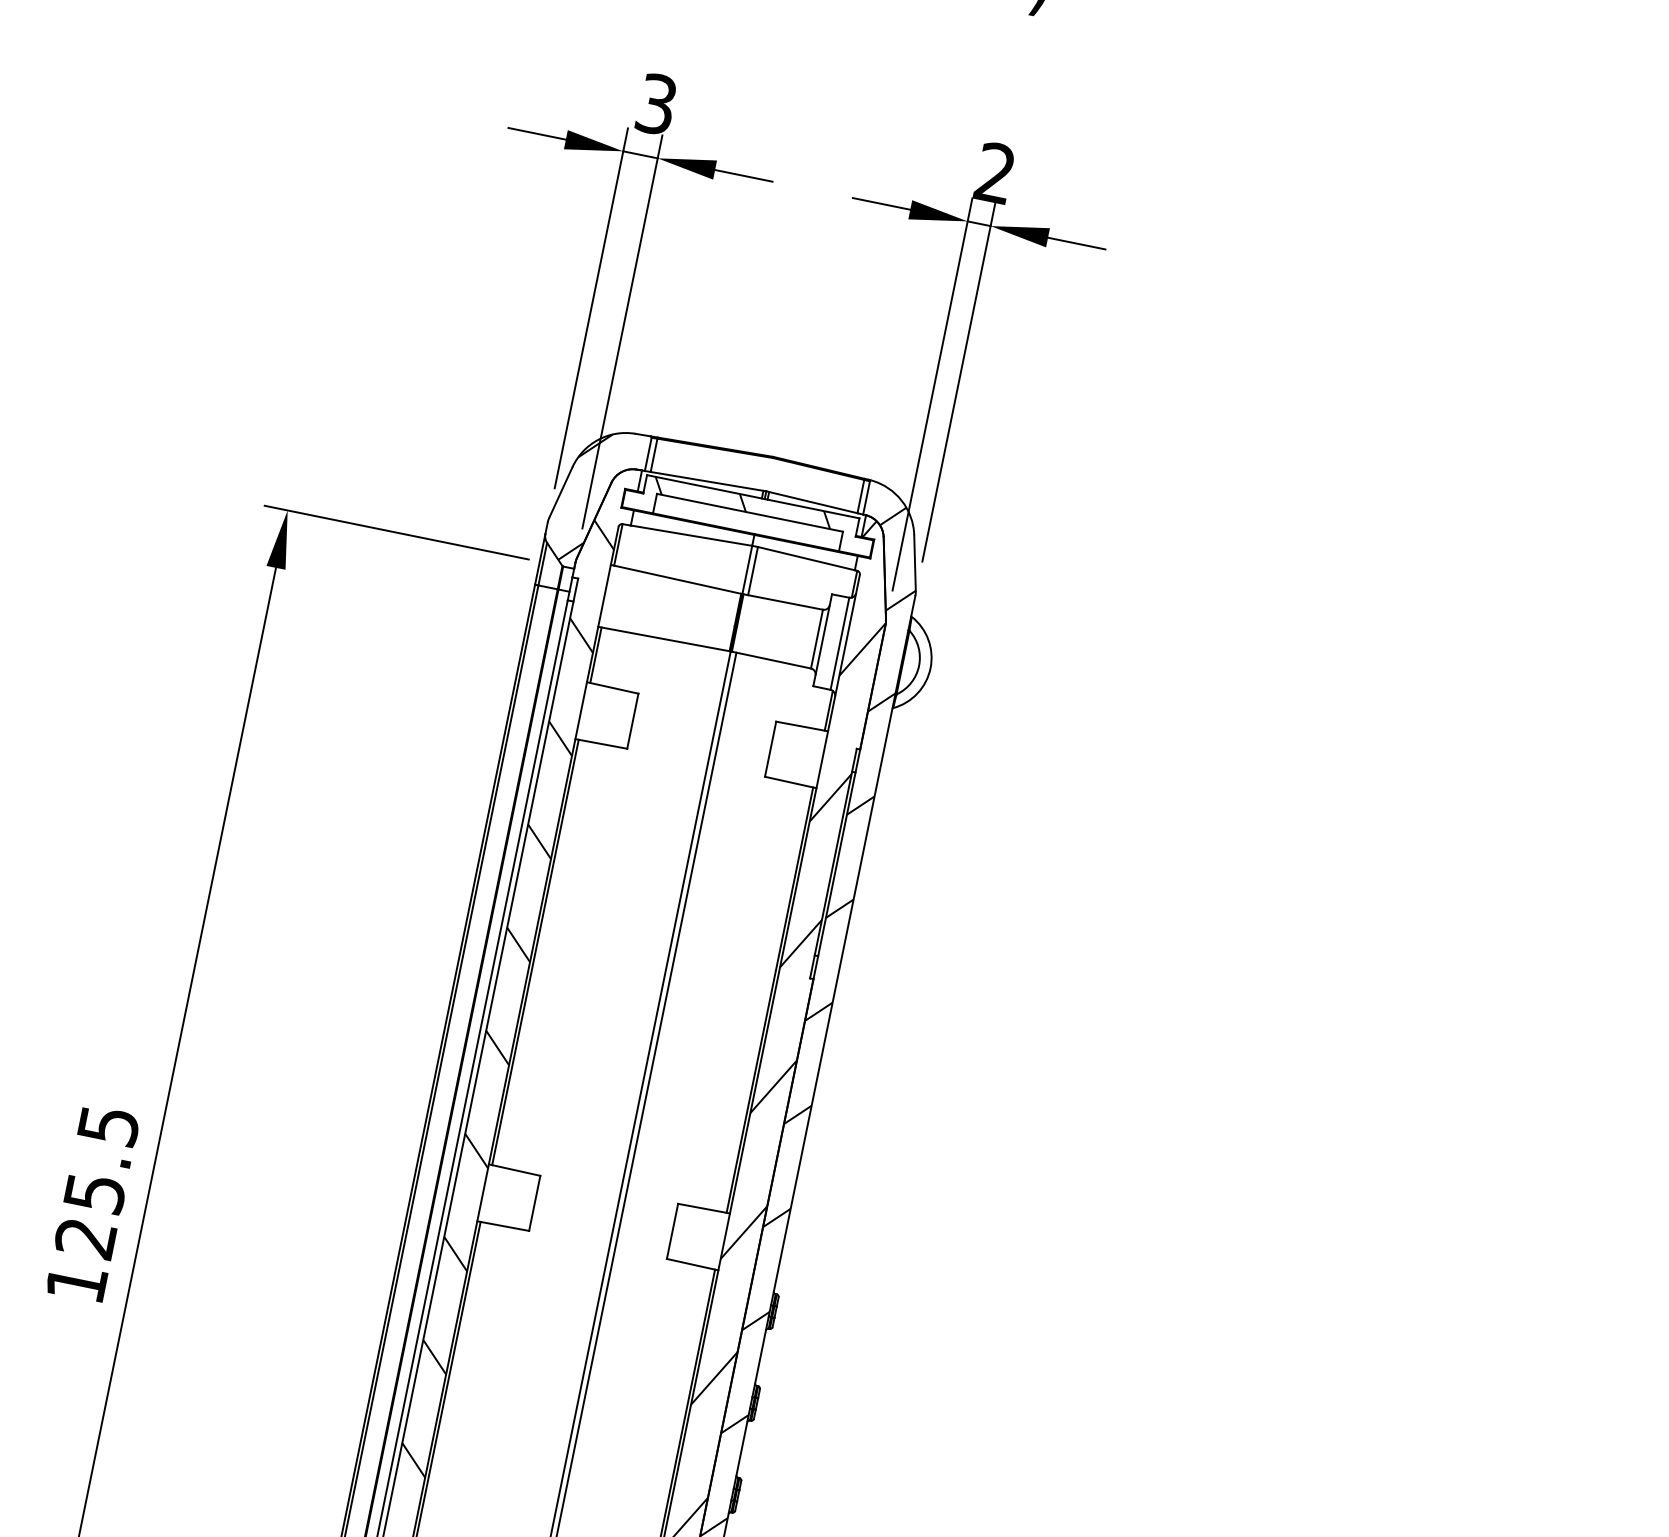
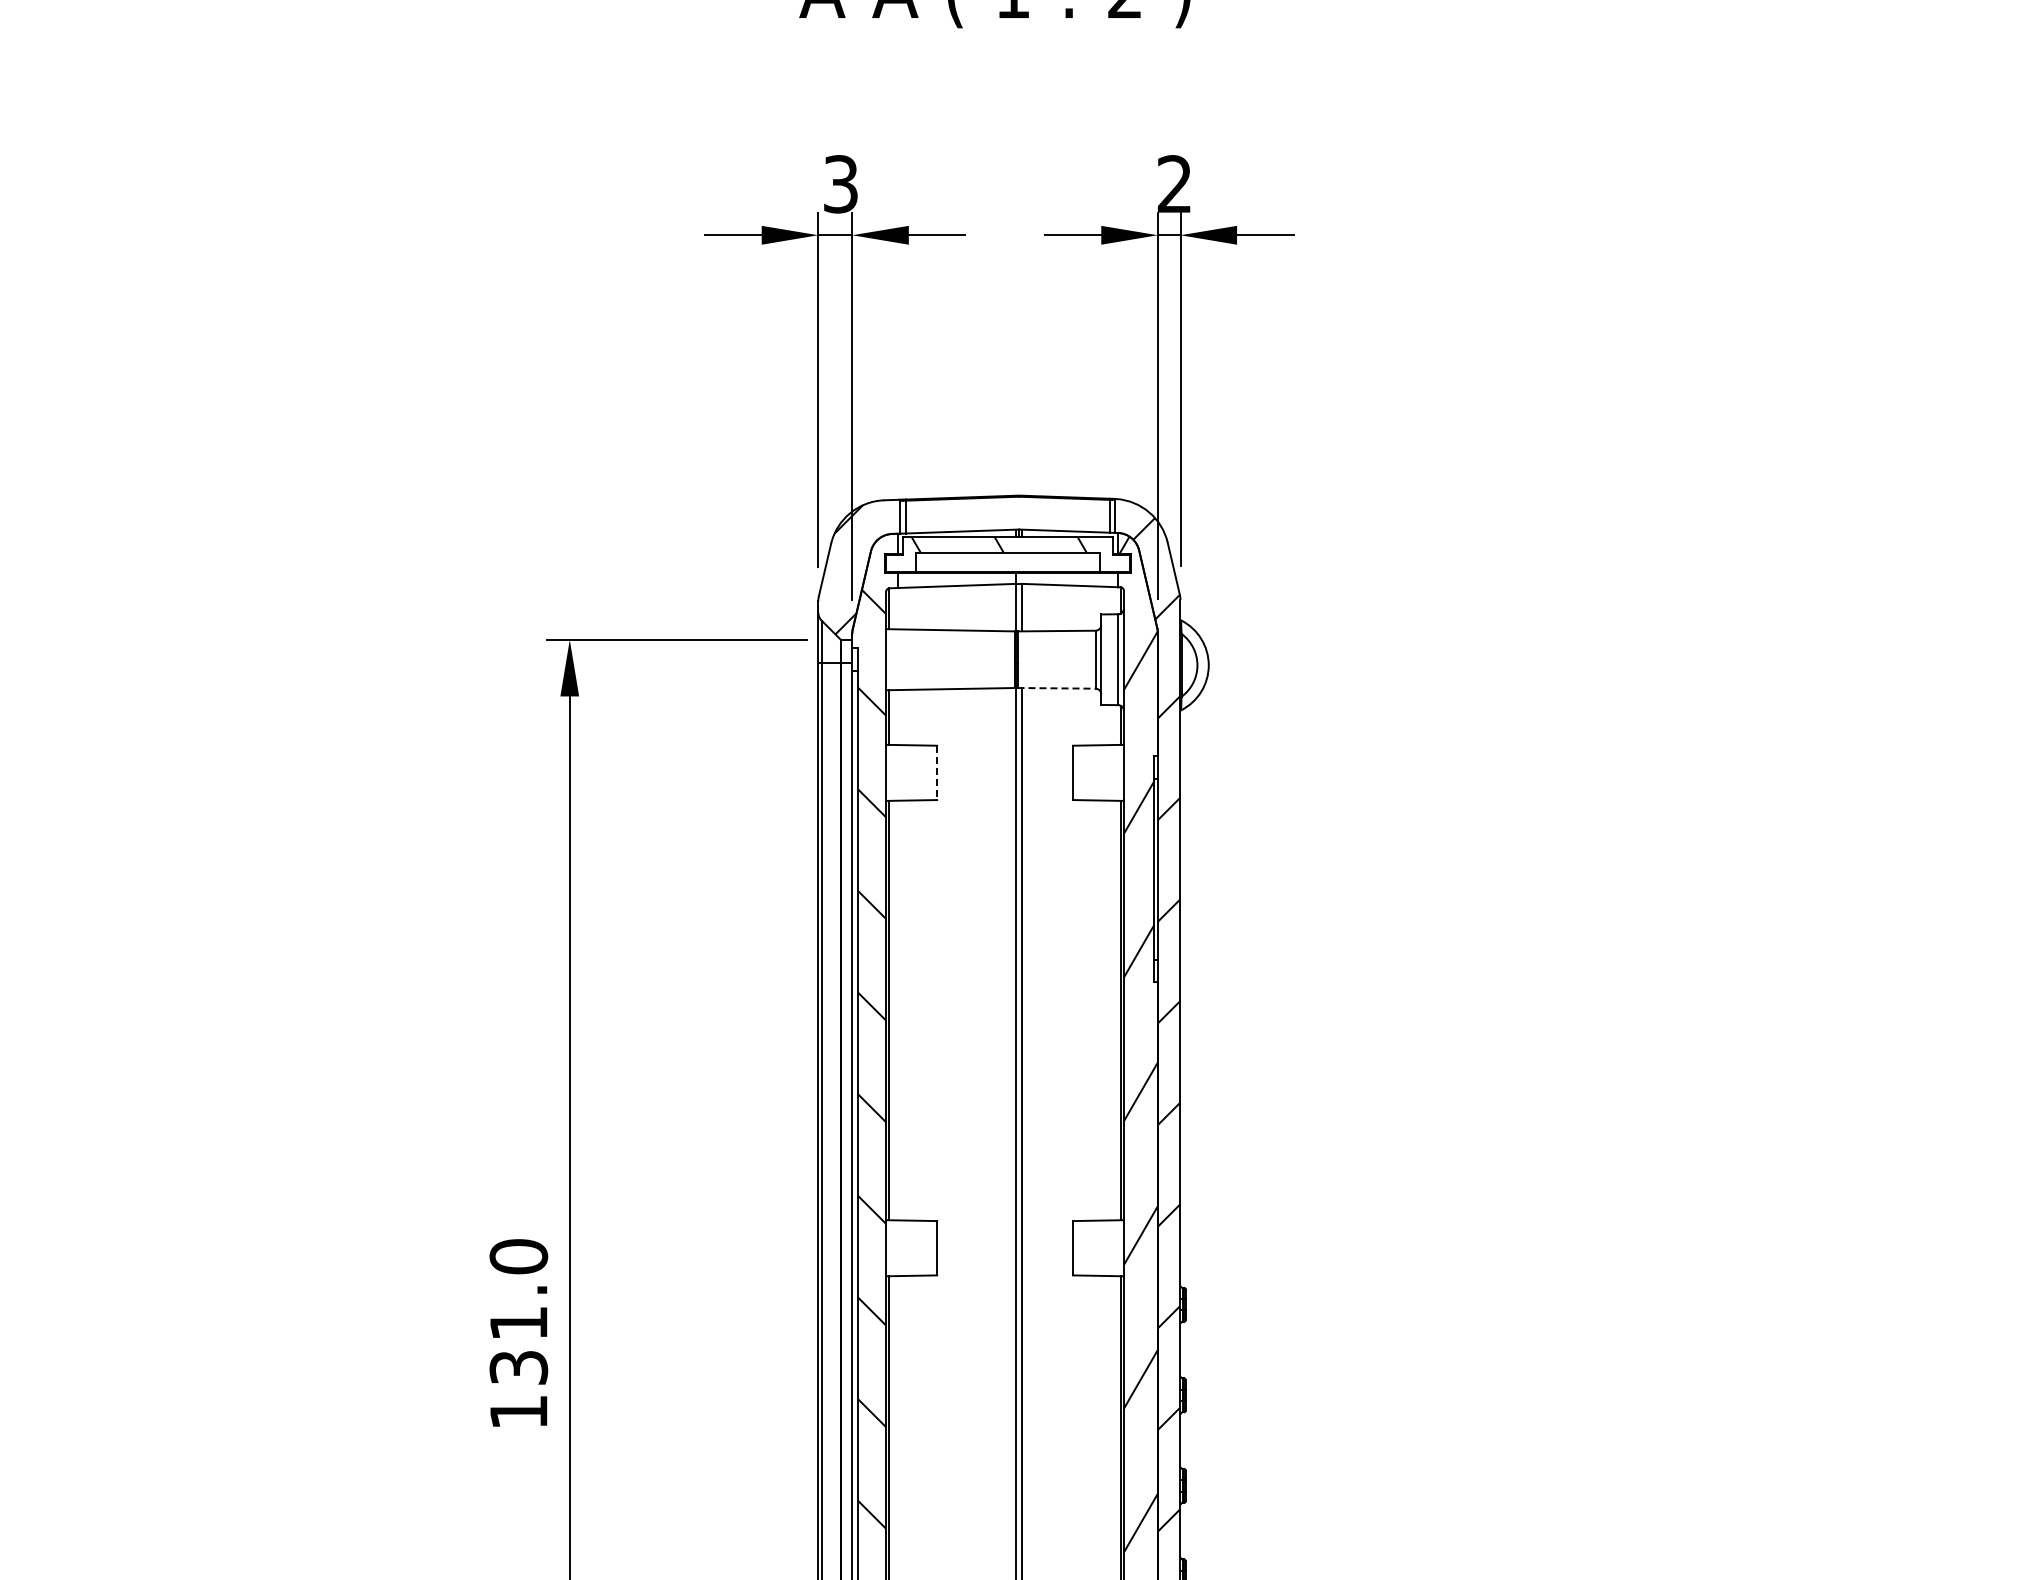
line: (772, 660) -> (1057, 688), solid -> dashed
line: (633, 721) -> (937, 773), solid -> dashed
text: (97, 1181) -> (518, 1311), 125.5 -> 131.0

